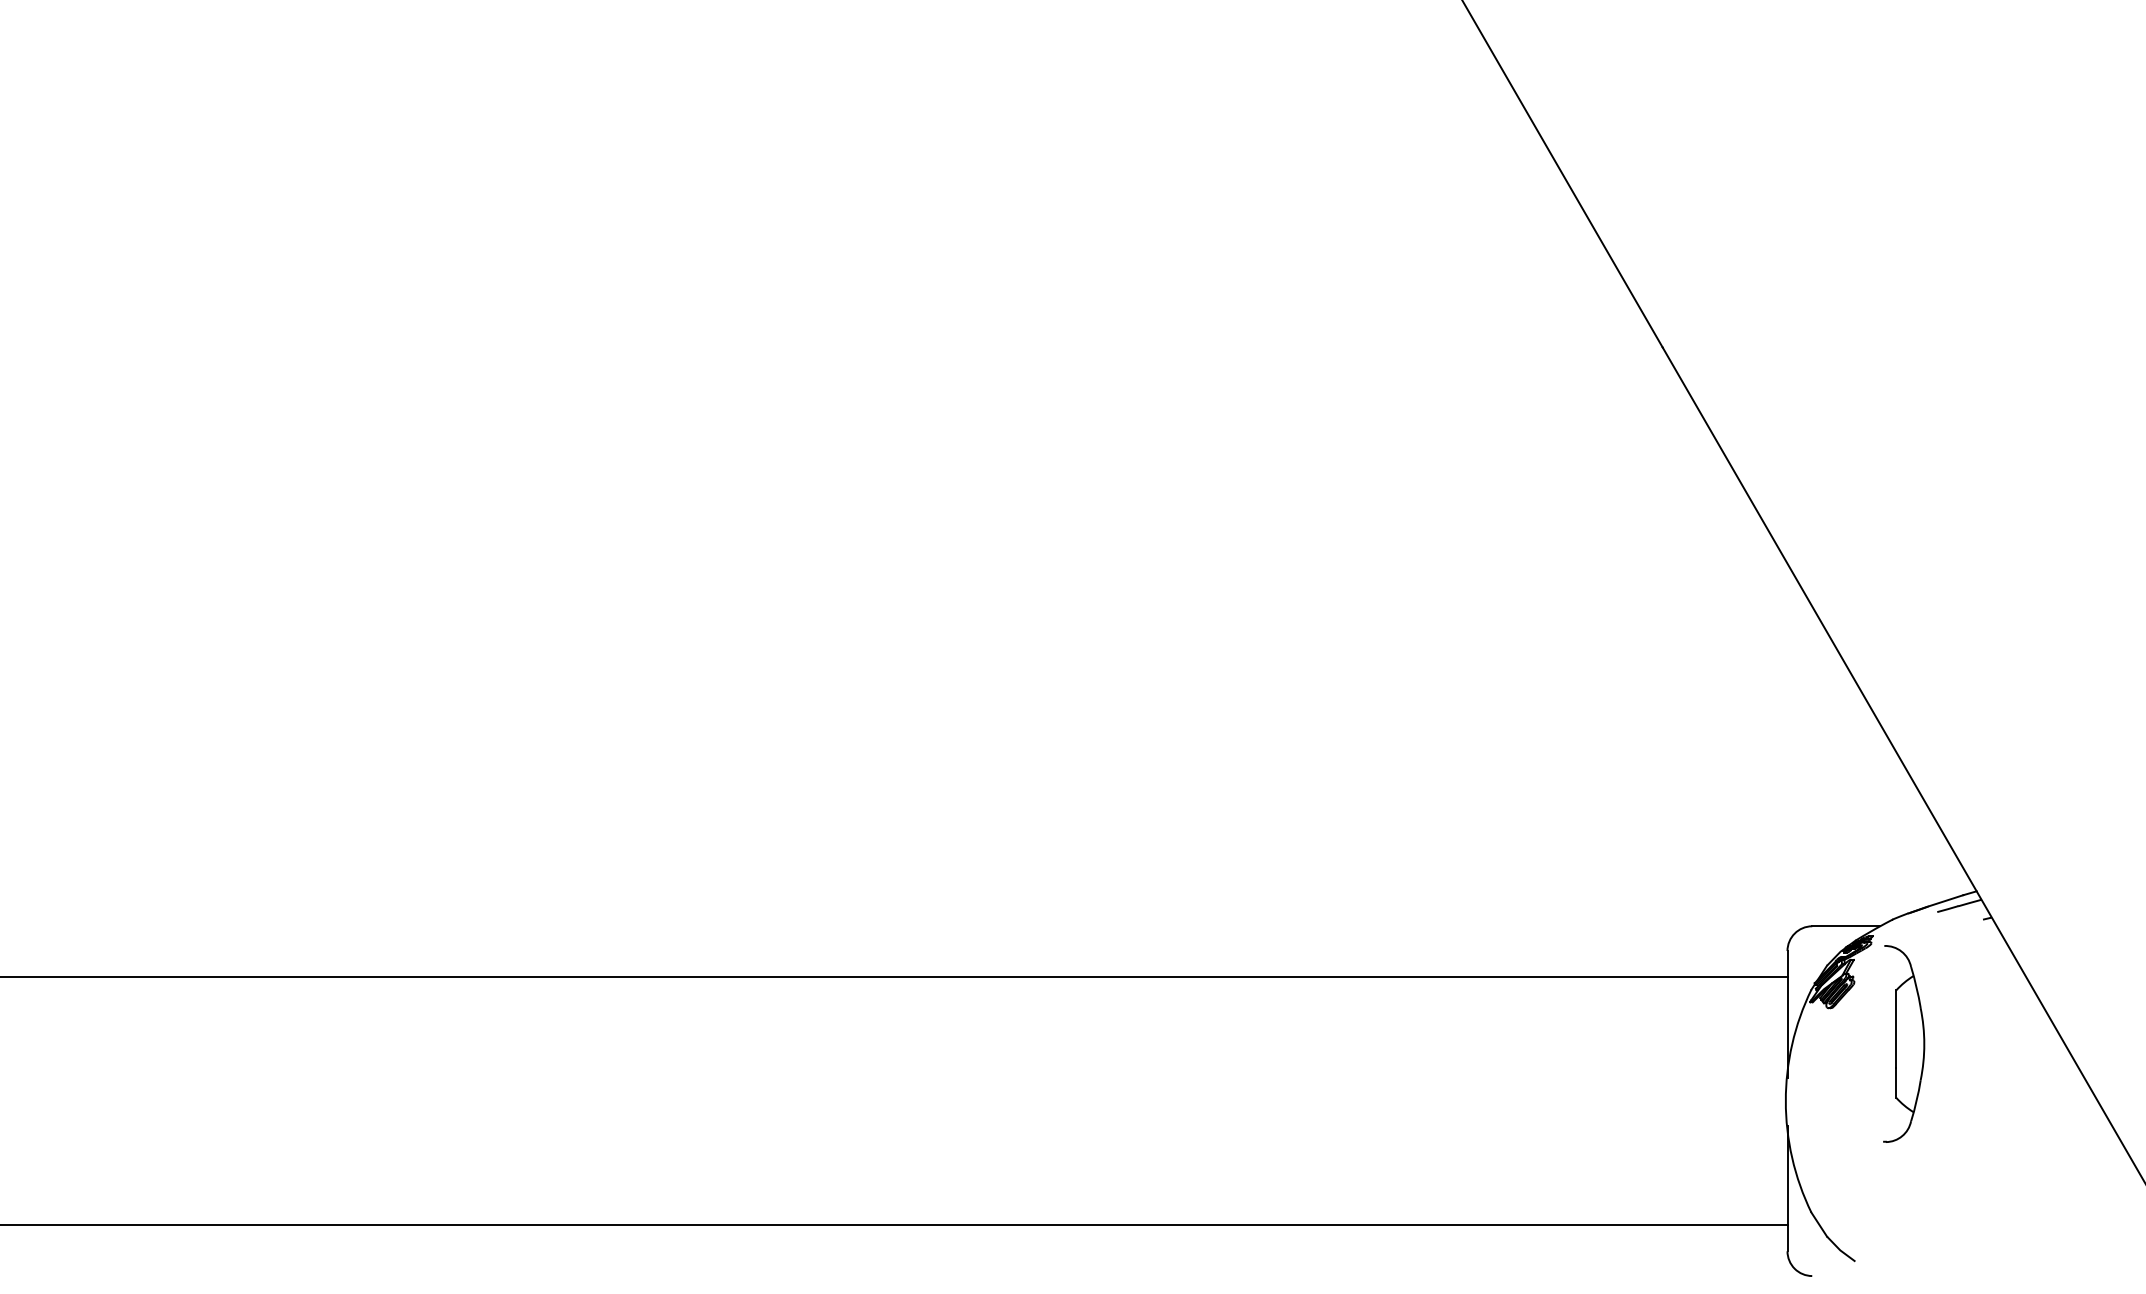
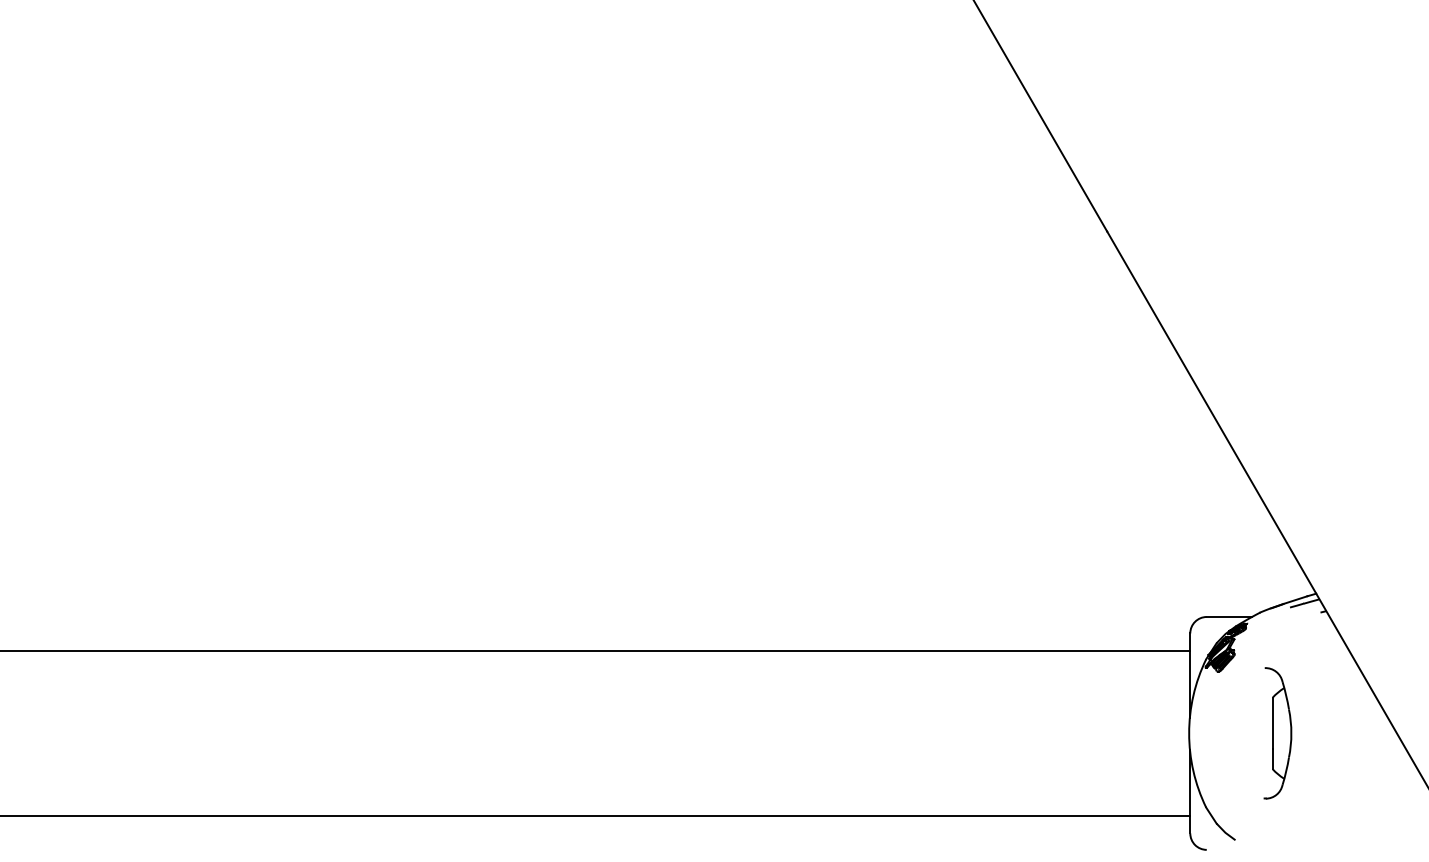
part: (1903, 1044) -> (1277, 733), moved

